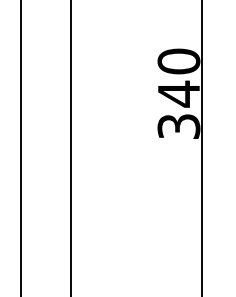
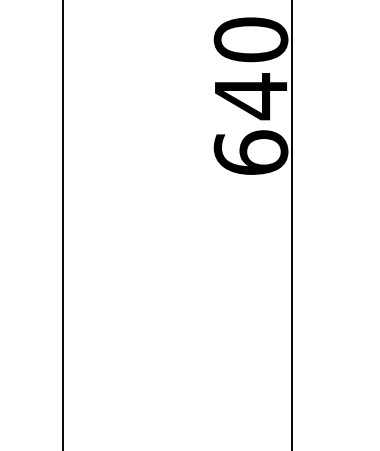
text: (178, 126) -> (250, 152), 340 -> 640

